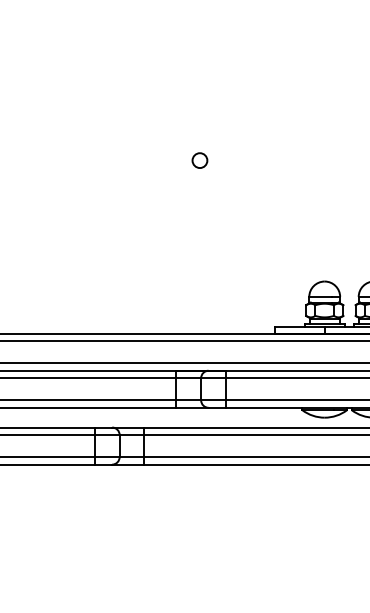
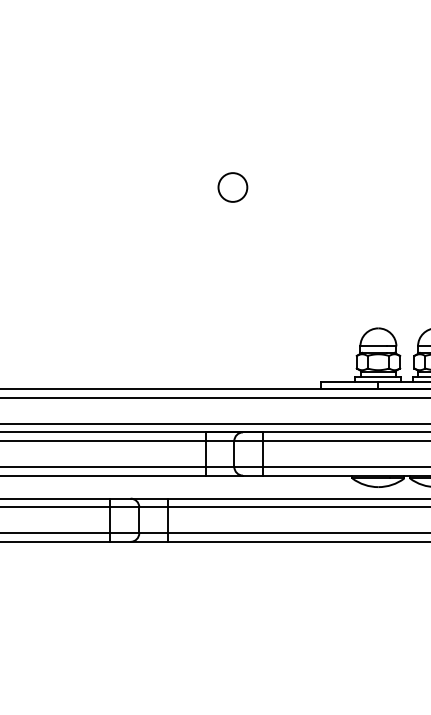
circle: (199, 160) -> (232, 187), size x1.67

